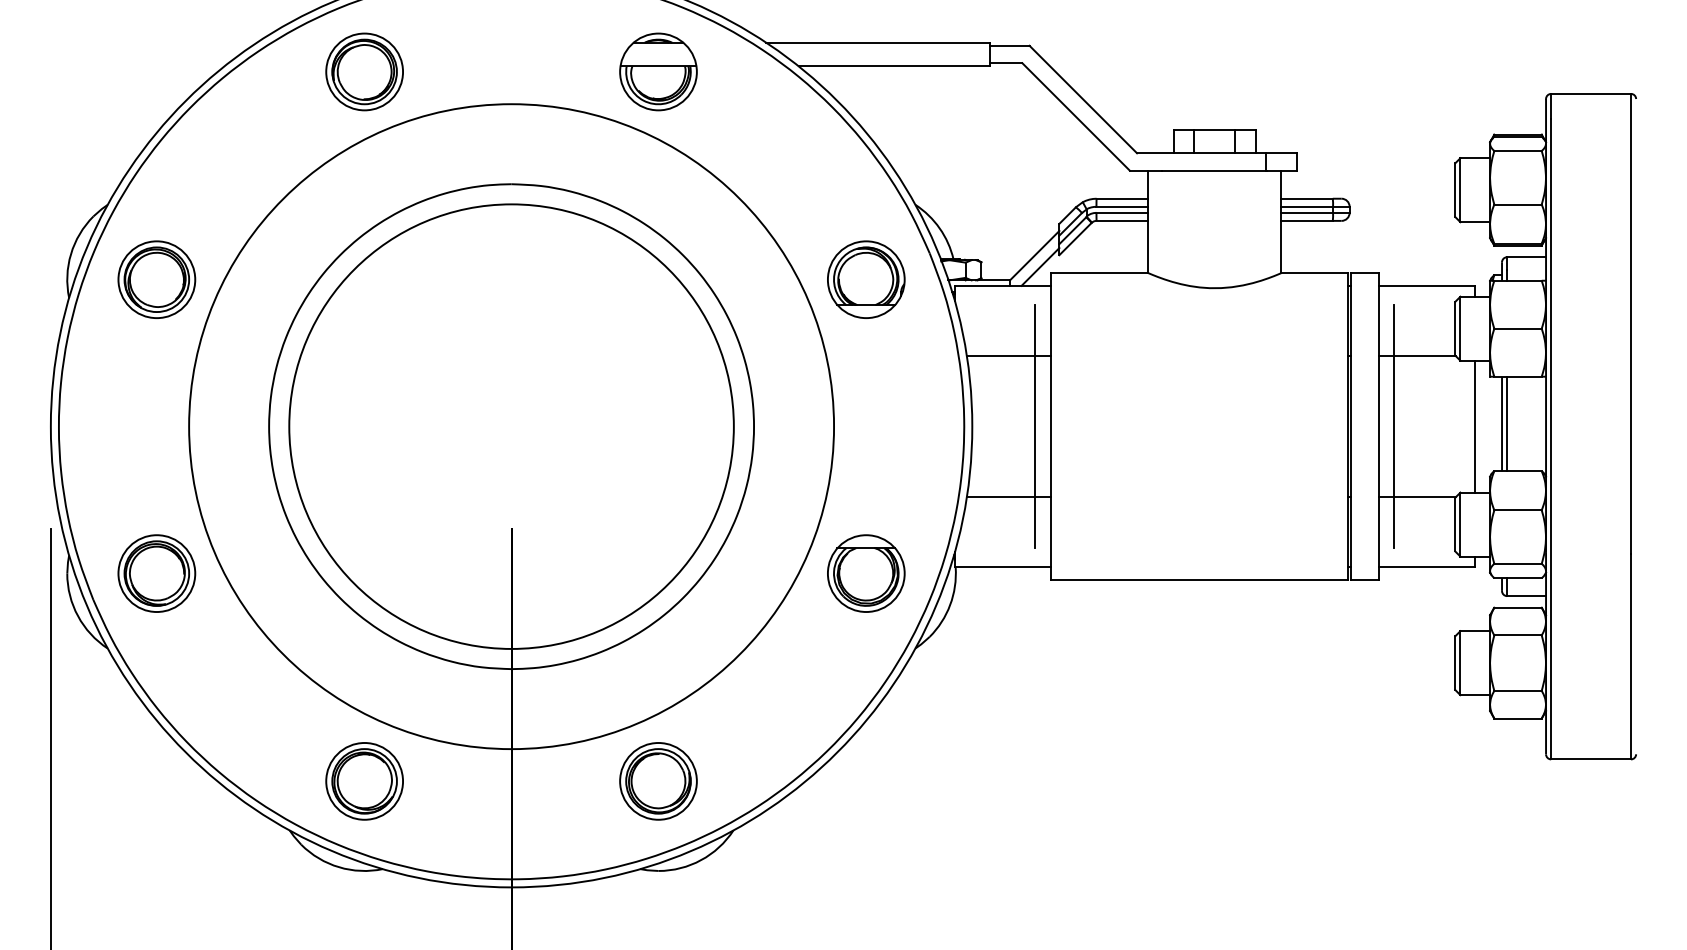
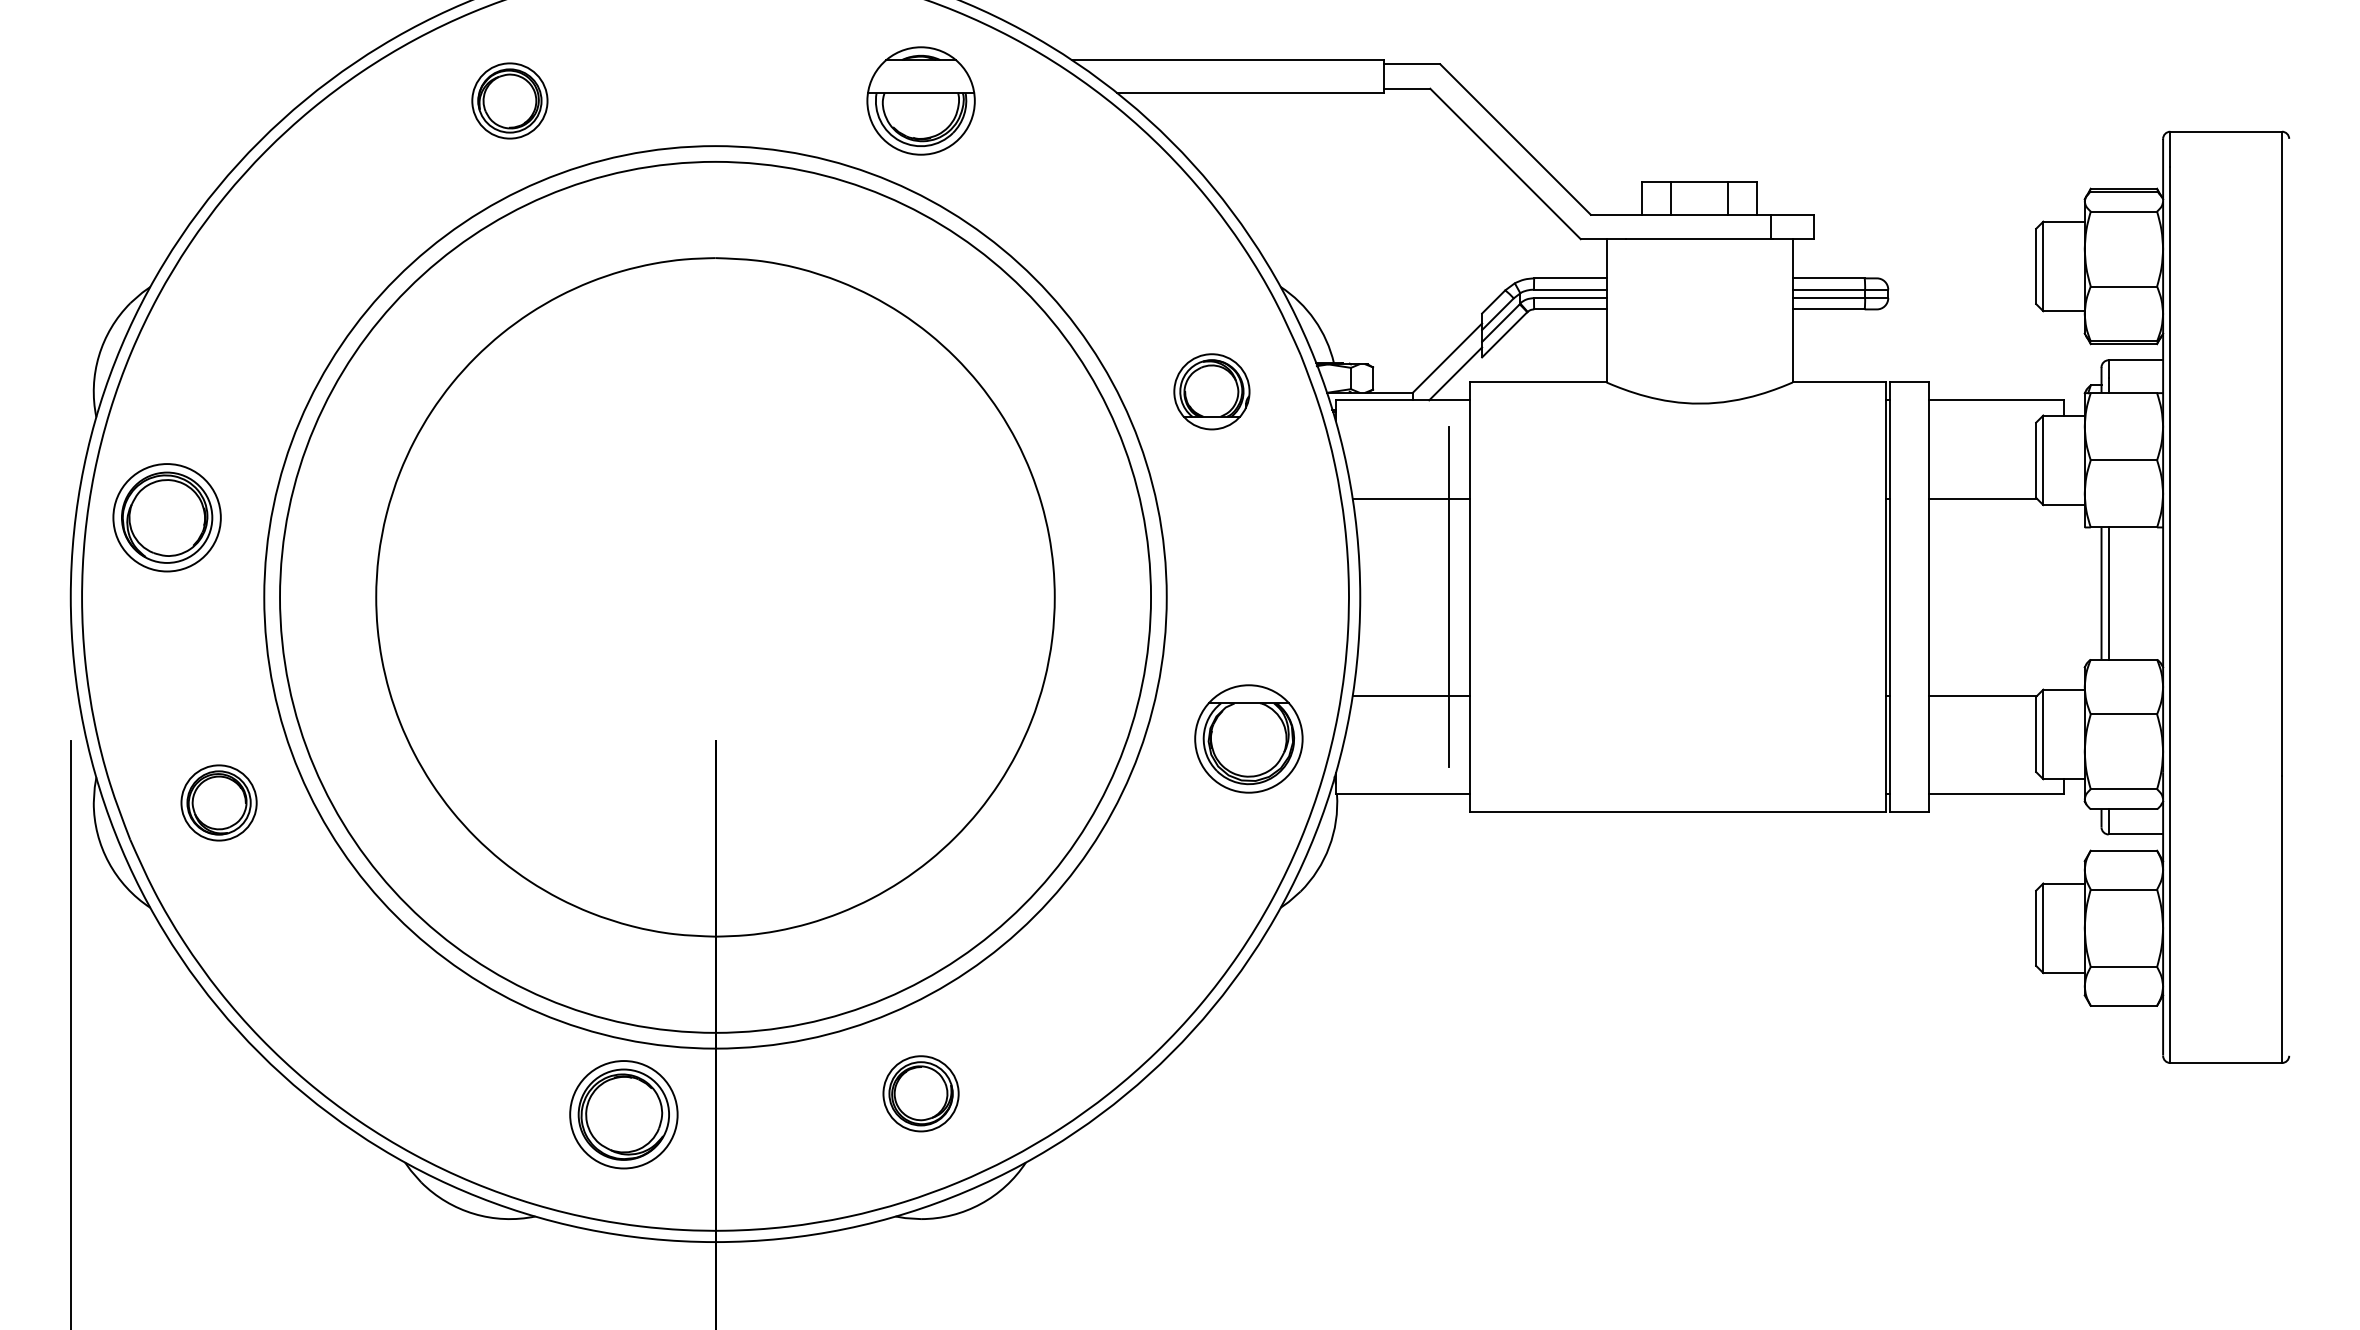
part: (364, 71) -> (509, 100), size x0.7
part: (156, 279) -> (166, 517), moved
part: (866, 279) -> (1211, 391), size x0.7
circle: (511, 426) -> (715, 597), size x1.4
line: (1394, 426) -> (1950, 597), removed
line: (1474, 426) -> (2063, 597), removed
part: (156, 573) -> (218, 802), size x0.7
part: (866, 573) -> (1248, 738), moved
part: (364, 781) -> (623, 1114), moved
part: (658, 781) -> (920, 1093), size x0.7

